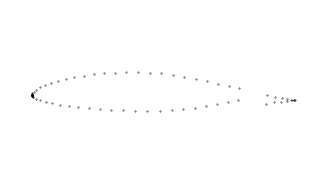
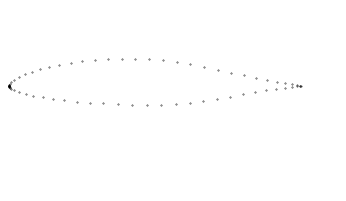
part: (280, 99) -> (283, 85), moved

